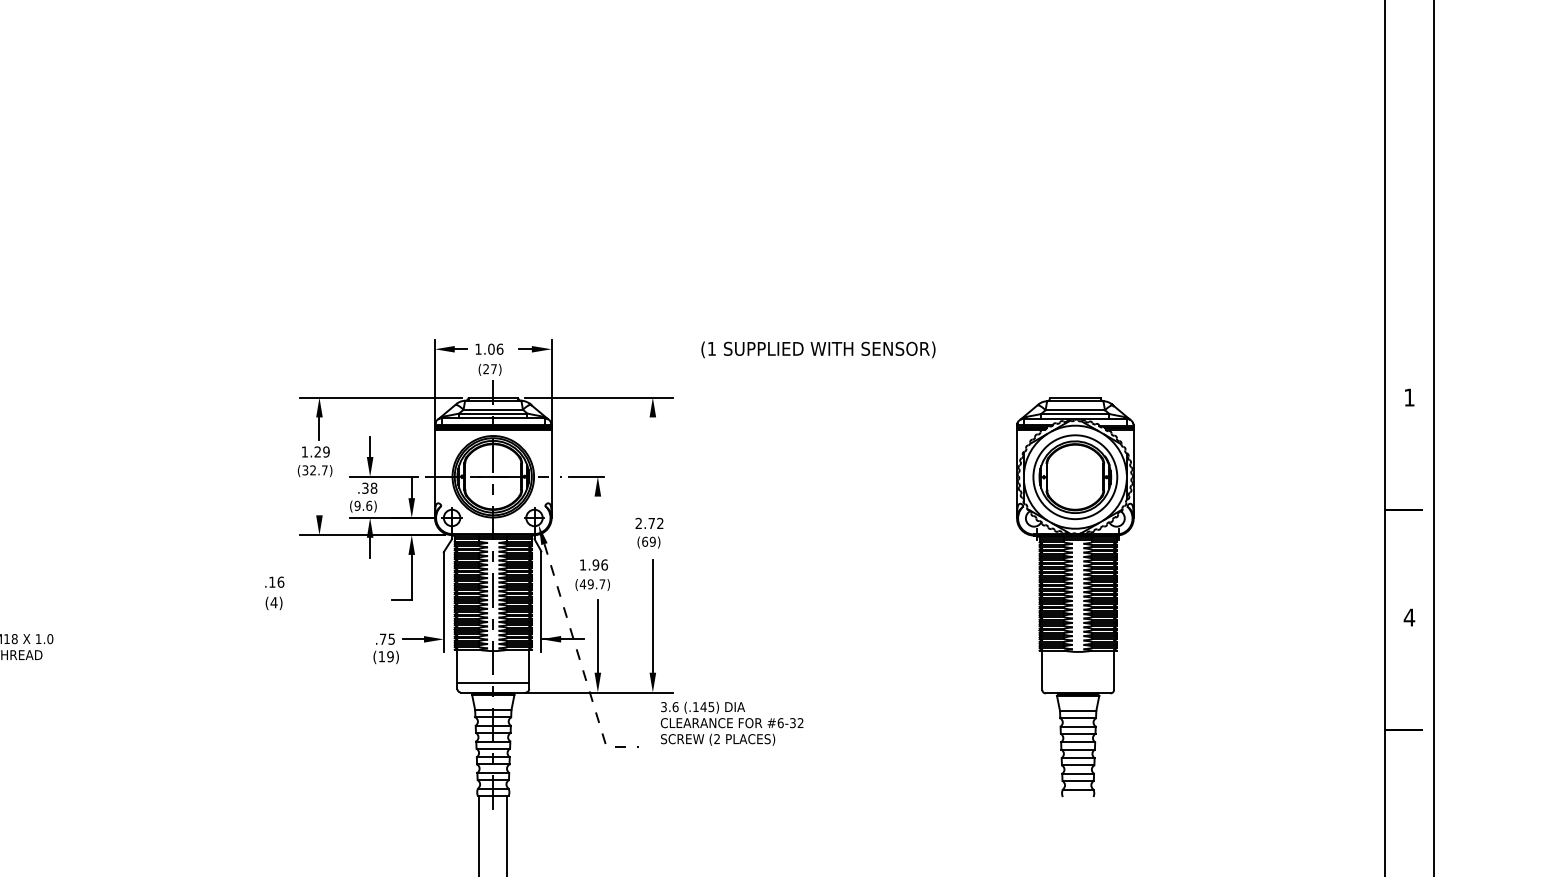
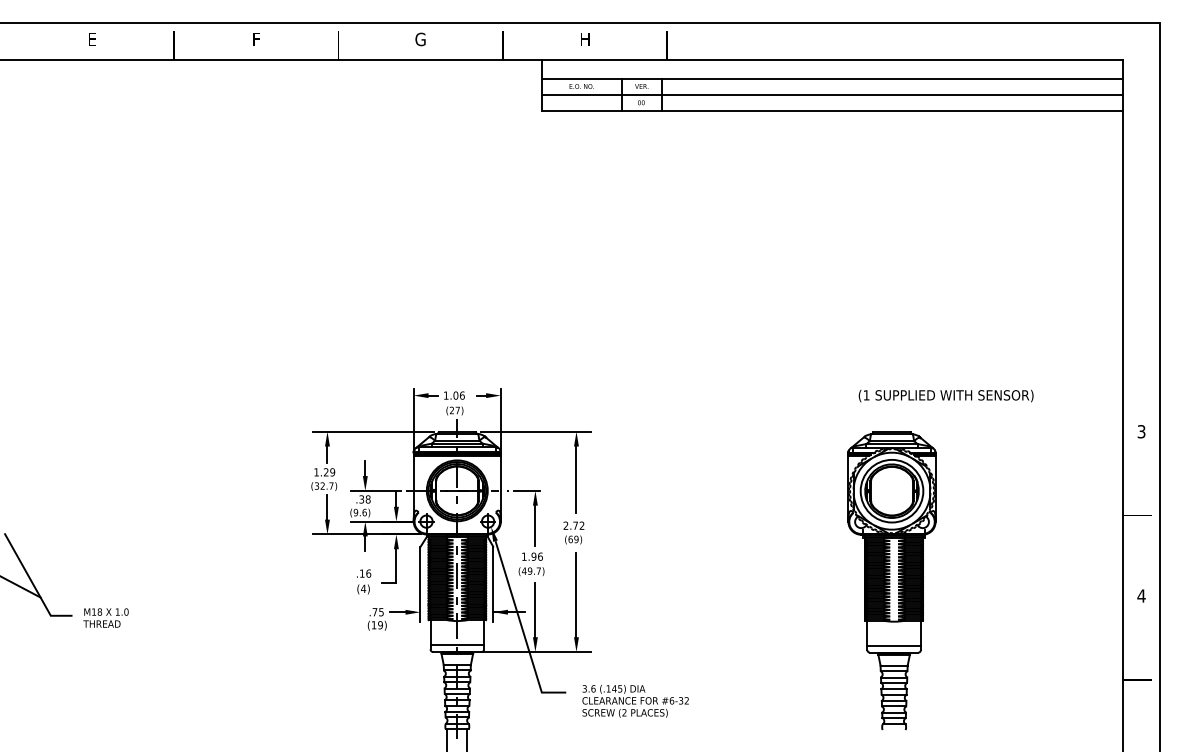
text: (817, 349) -> (945, 395), moved
text: (1409, 397) -> (1141, 431), 1 -> 3
line: (652, 461) -> (576, 479), added
line: (319, 497) -> (327, 506), added
line: (597, 523) -> (535, 525), added
text: (275, 592) -> (364, 581), moved
line: (580, 662) -> (522, 629), dashed -> solid
line: (1077, 683) -> (893, 645), added
text: (731, 723) -> (635, 701), moved

